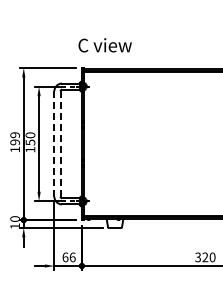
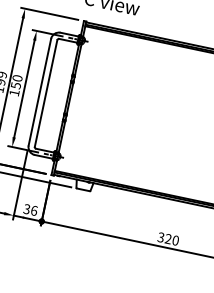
line: (54, 143) -> (40, 91), dashed -> solid
line: (60, 143) -> (46, 93), dashed -> solid
text: (65, 257) -> (26, 209), 66 -> 36

